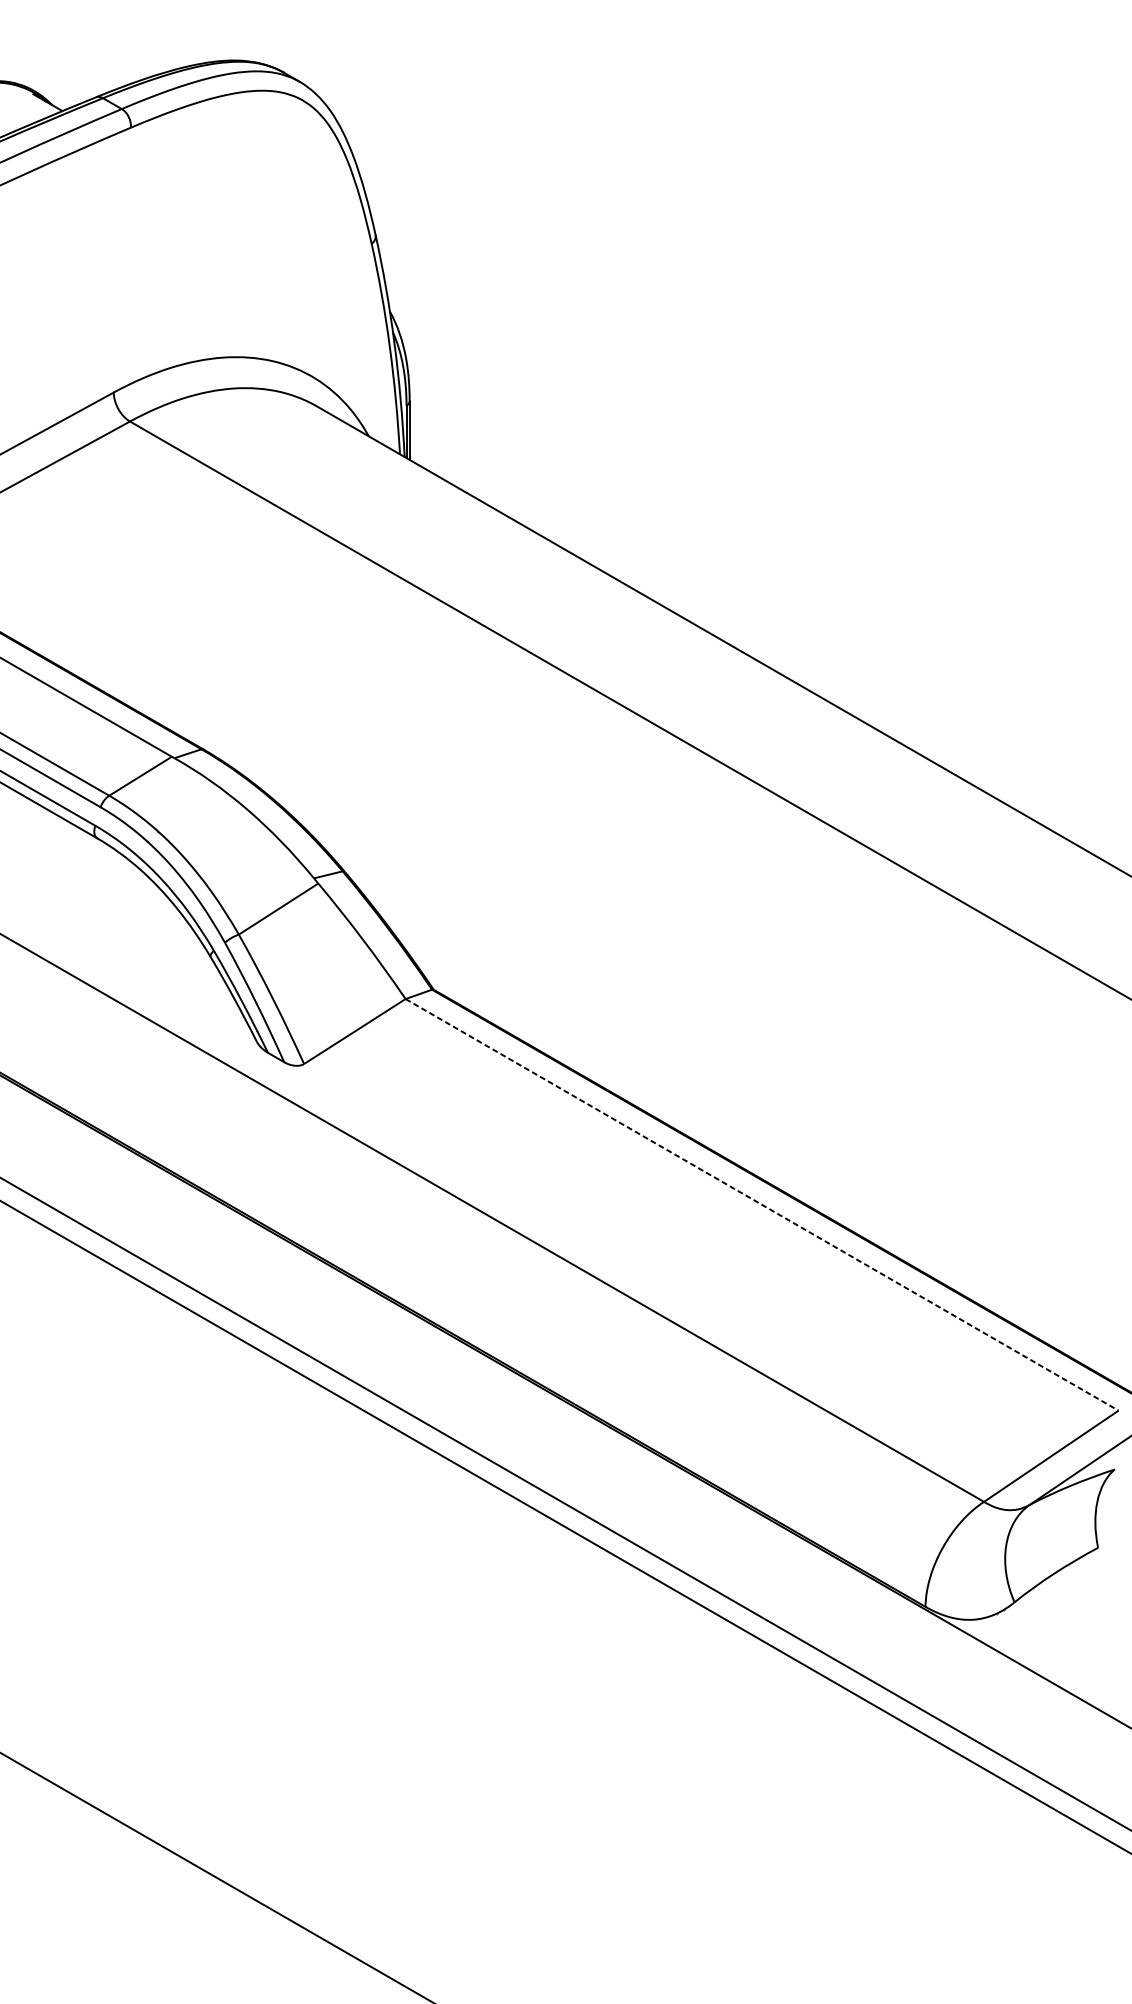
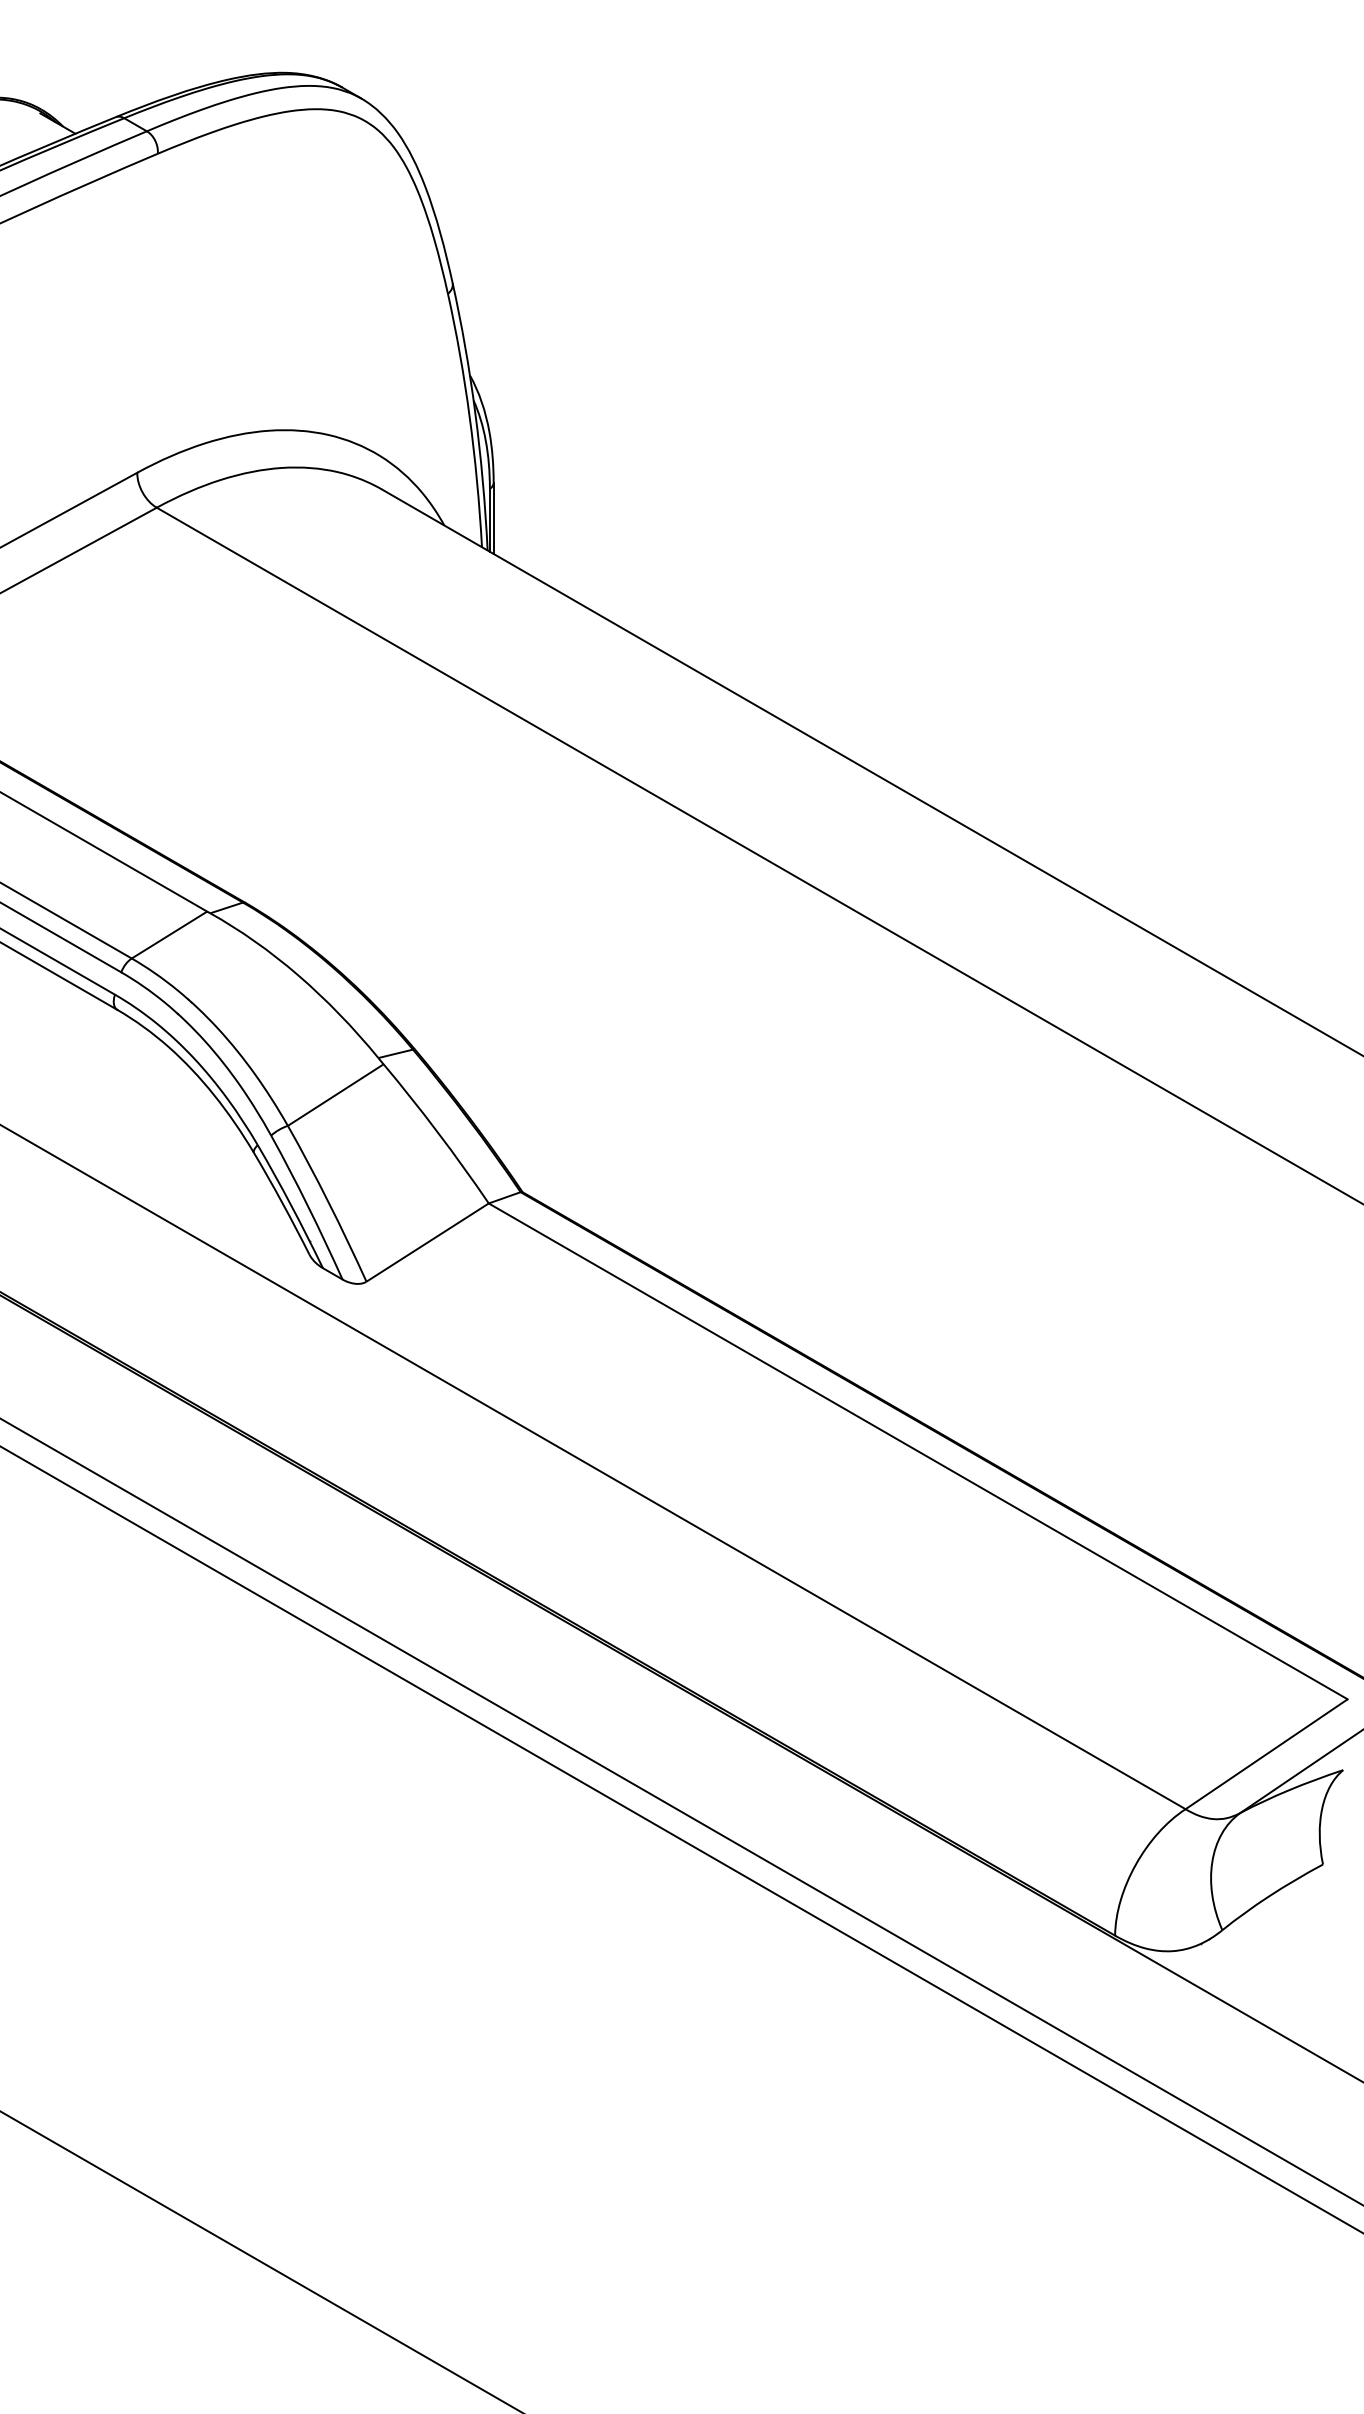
line: (762, 1204) -> (918, 1451), dashed -> solid

